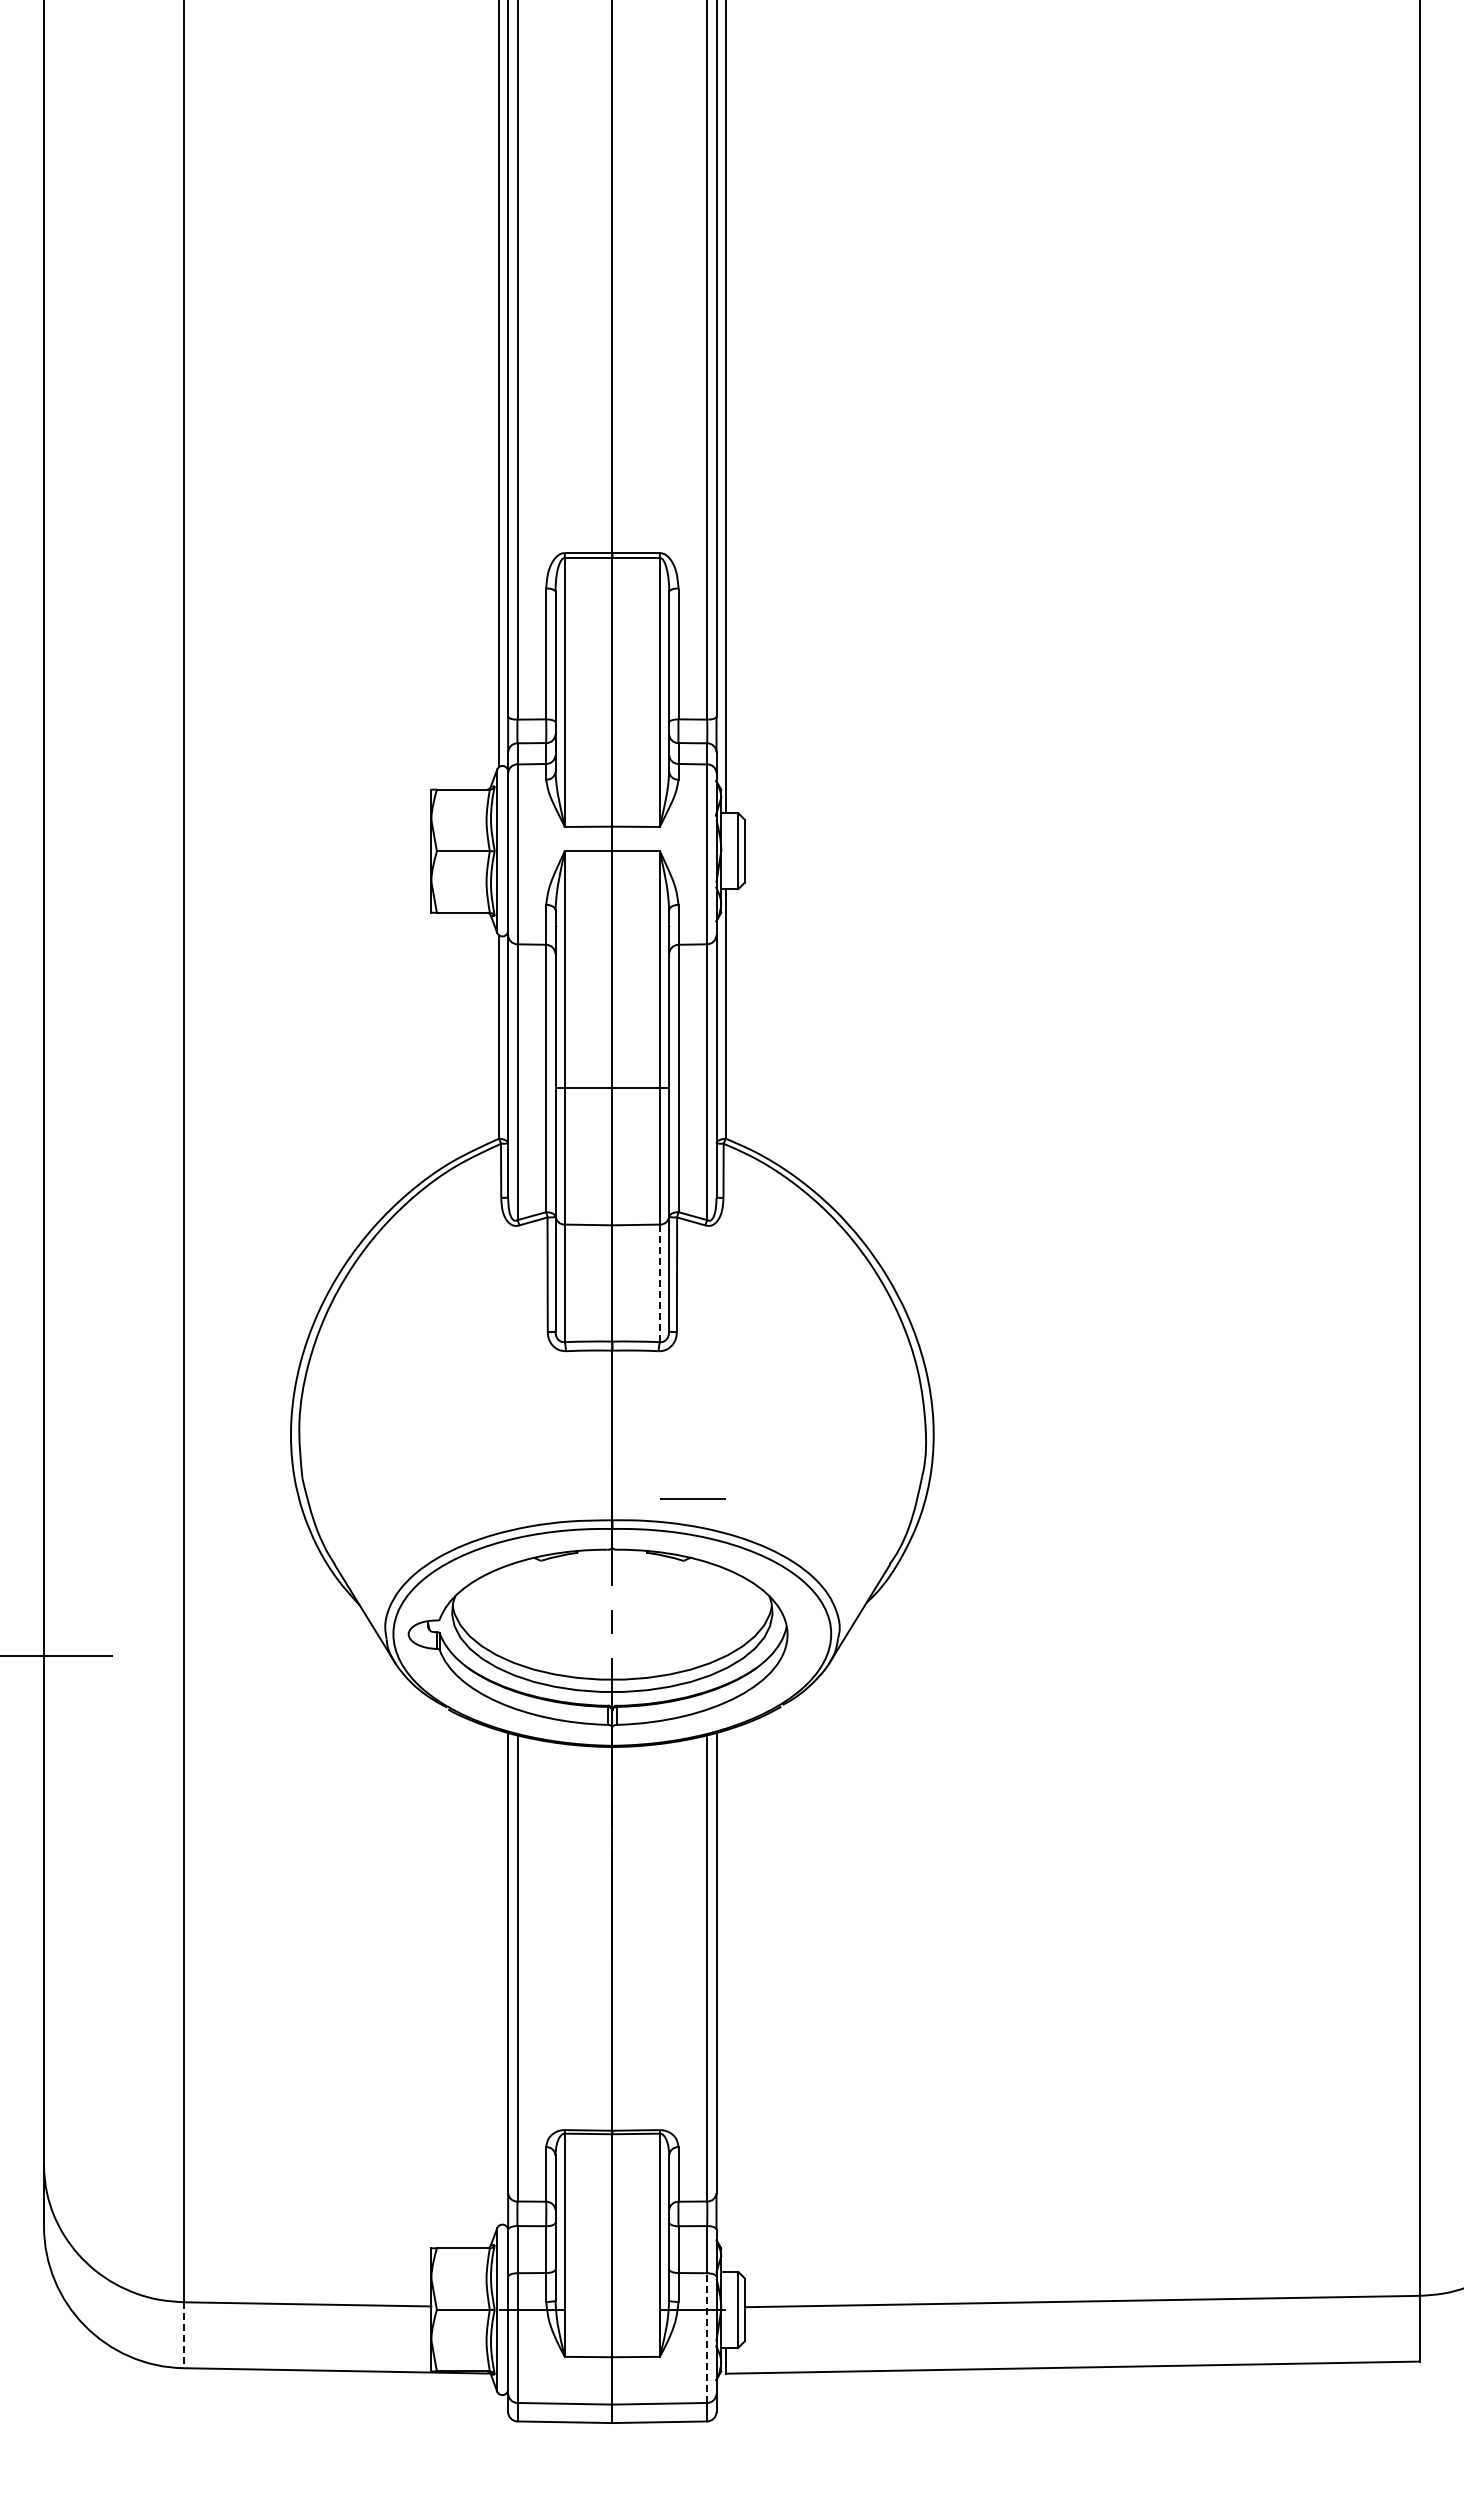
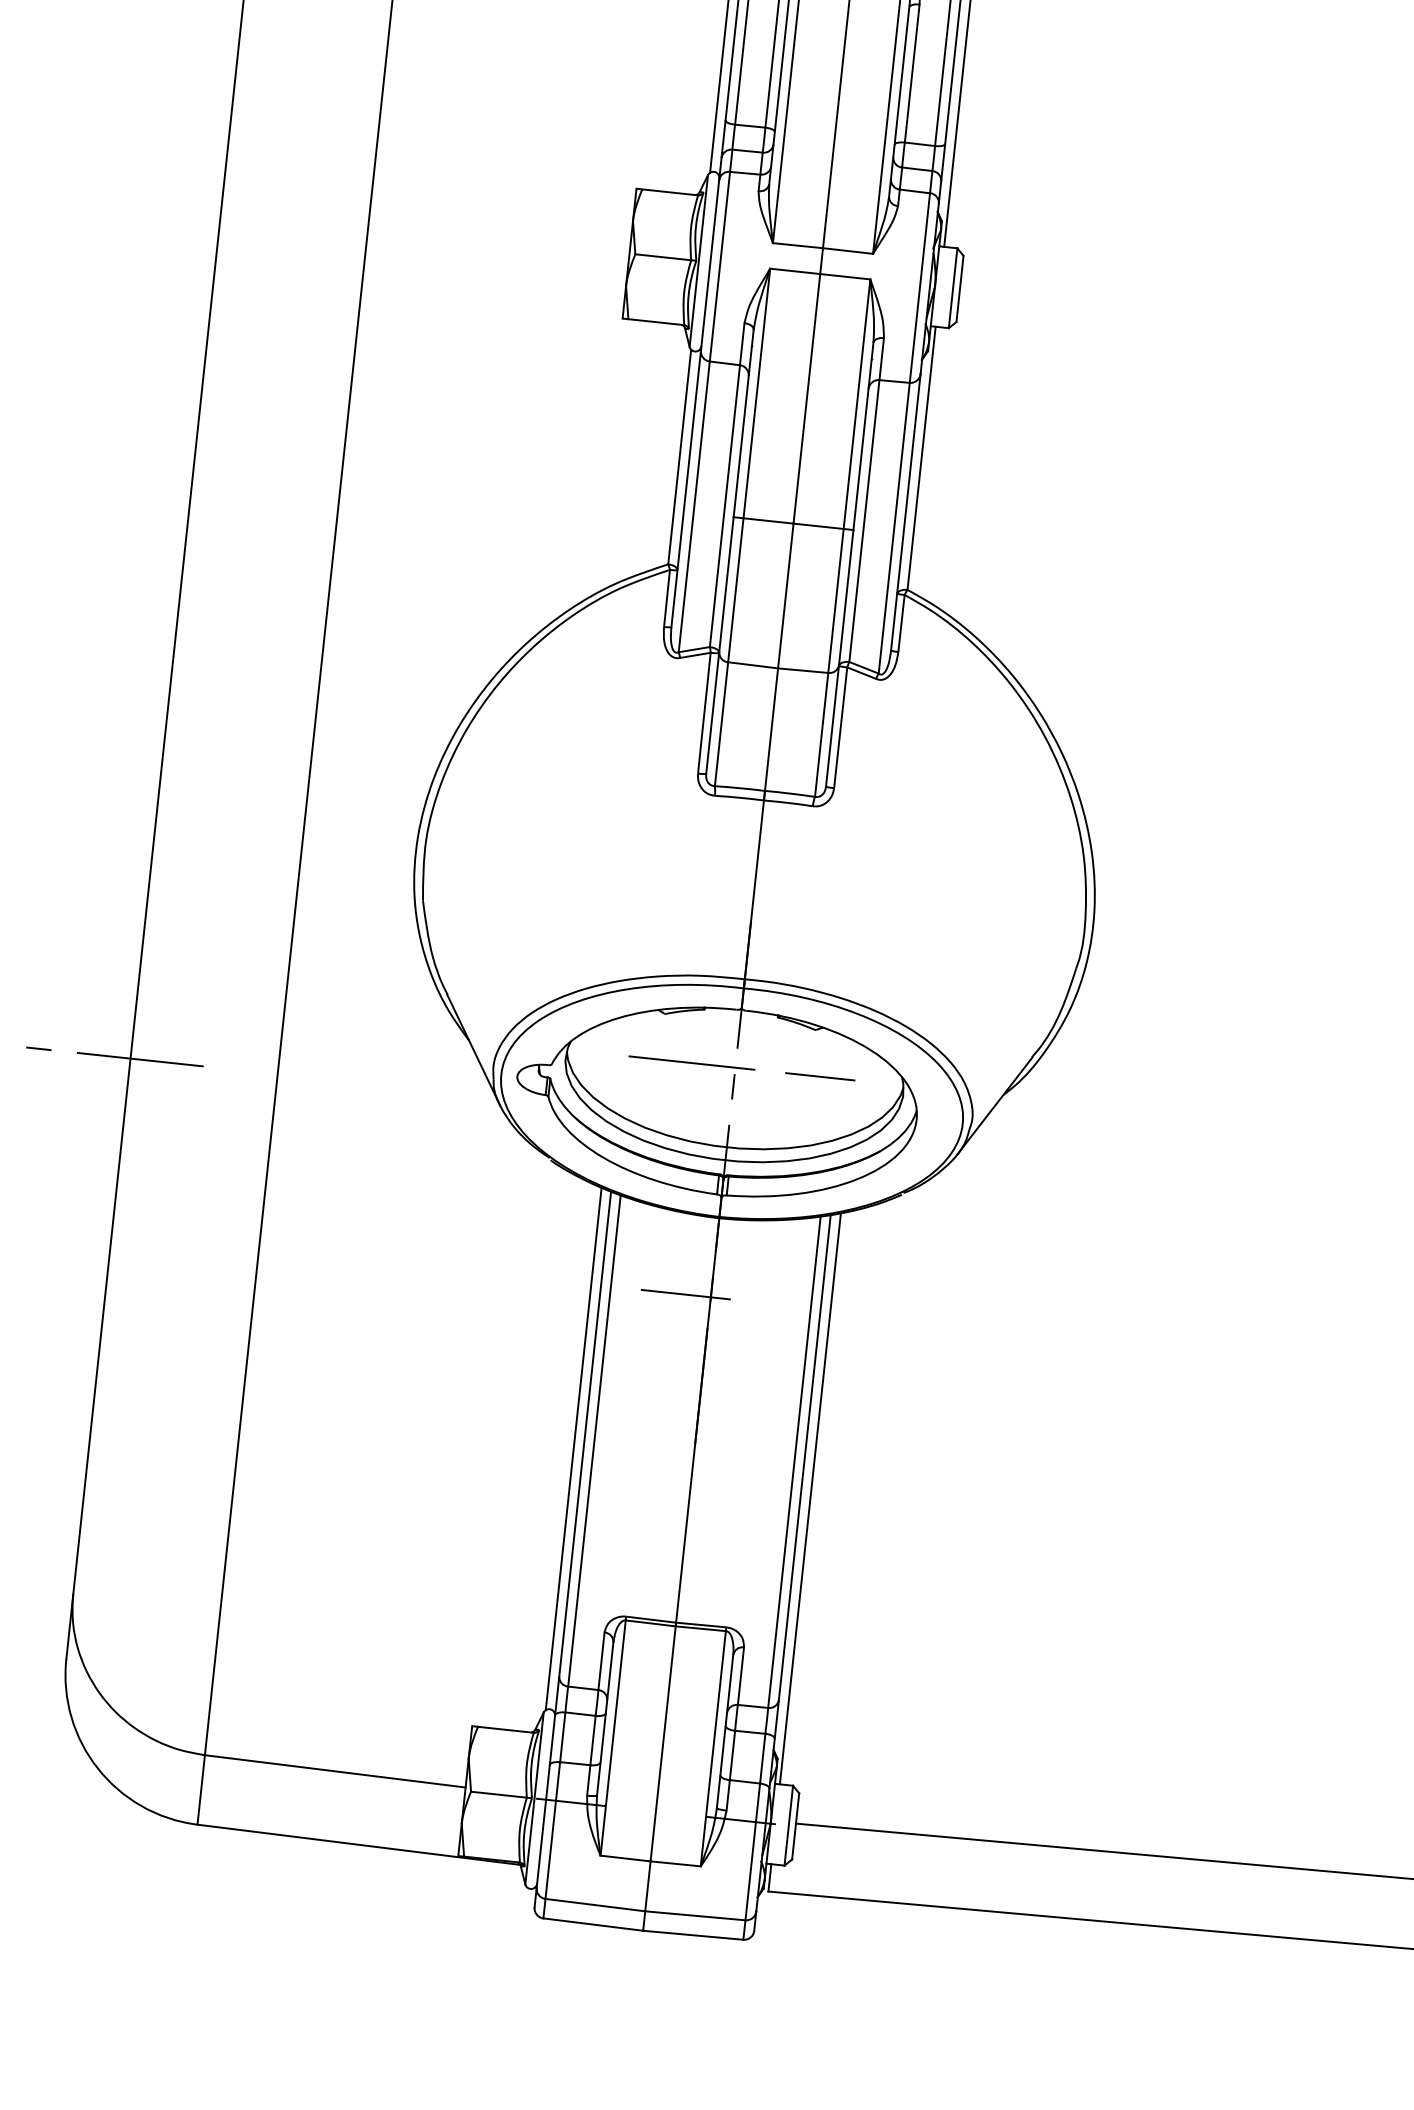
line: (659, 1283) -> (821, 735), dashed -> solid
line: (692, 1498) -> (819, 1075), moved
line: (564, 1604) -> (684, 1062), added
line: (588, 1822) -> (685, 1295), added
line: (498, 1977) -> (573, 1448), added
line: (725, 2001) -> (809, 1499), added
line: (183, 2335) -> (201, 1790), dashed -> solid
line: (707, 2338) -> (753, 1852), dashed -> solid

